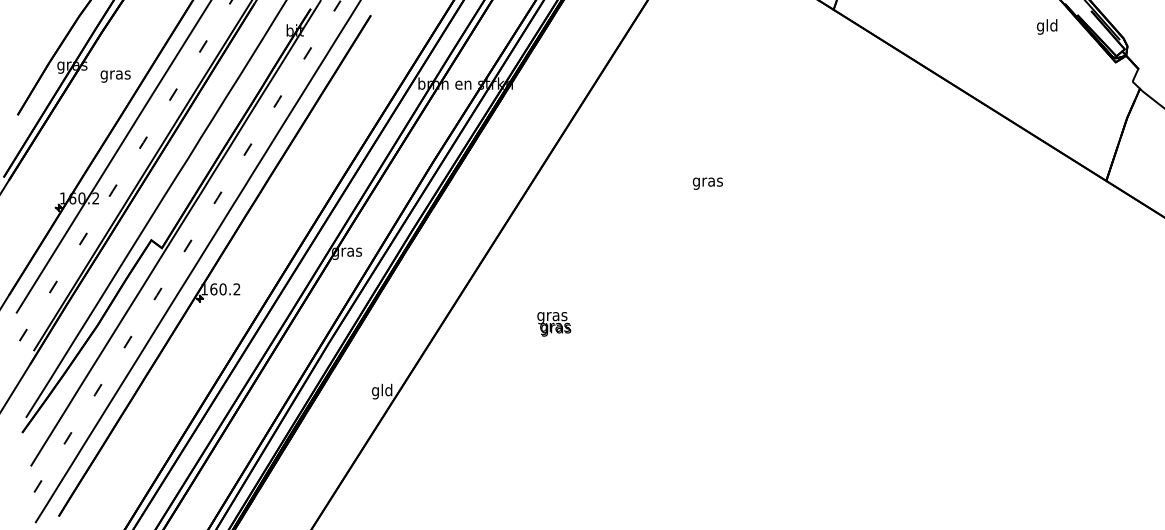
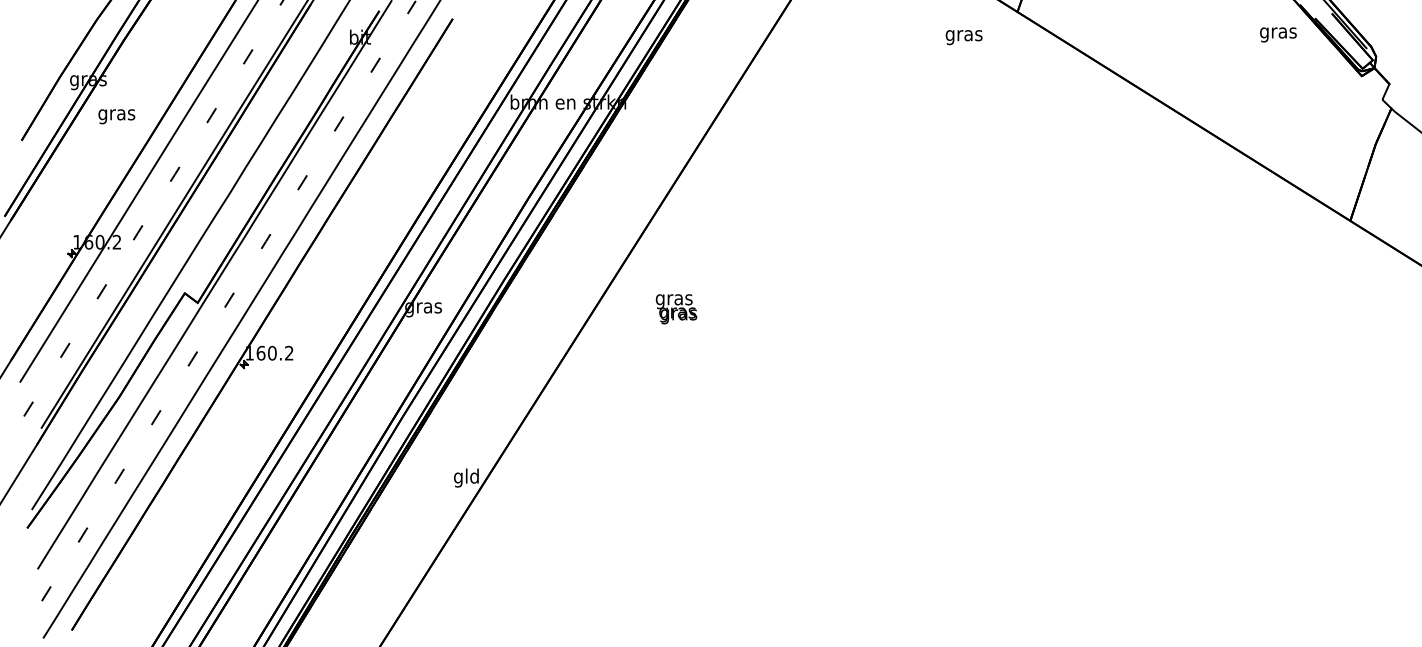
text: (1047, 26) -> (1278, 32), gld -> gras
text: (115, 76) -> (116, 116), moved
text: (707, 183) -> (963, 37), moved
text: (554, 324) -> (676, 309), moved

